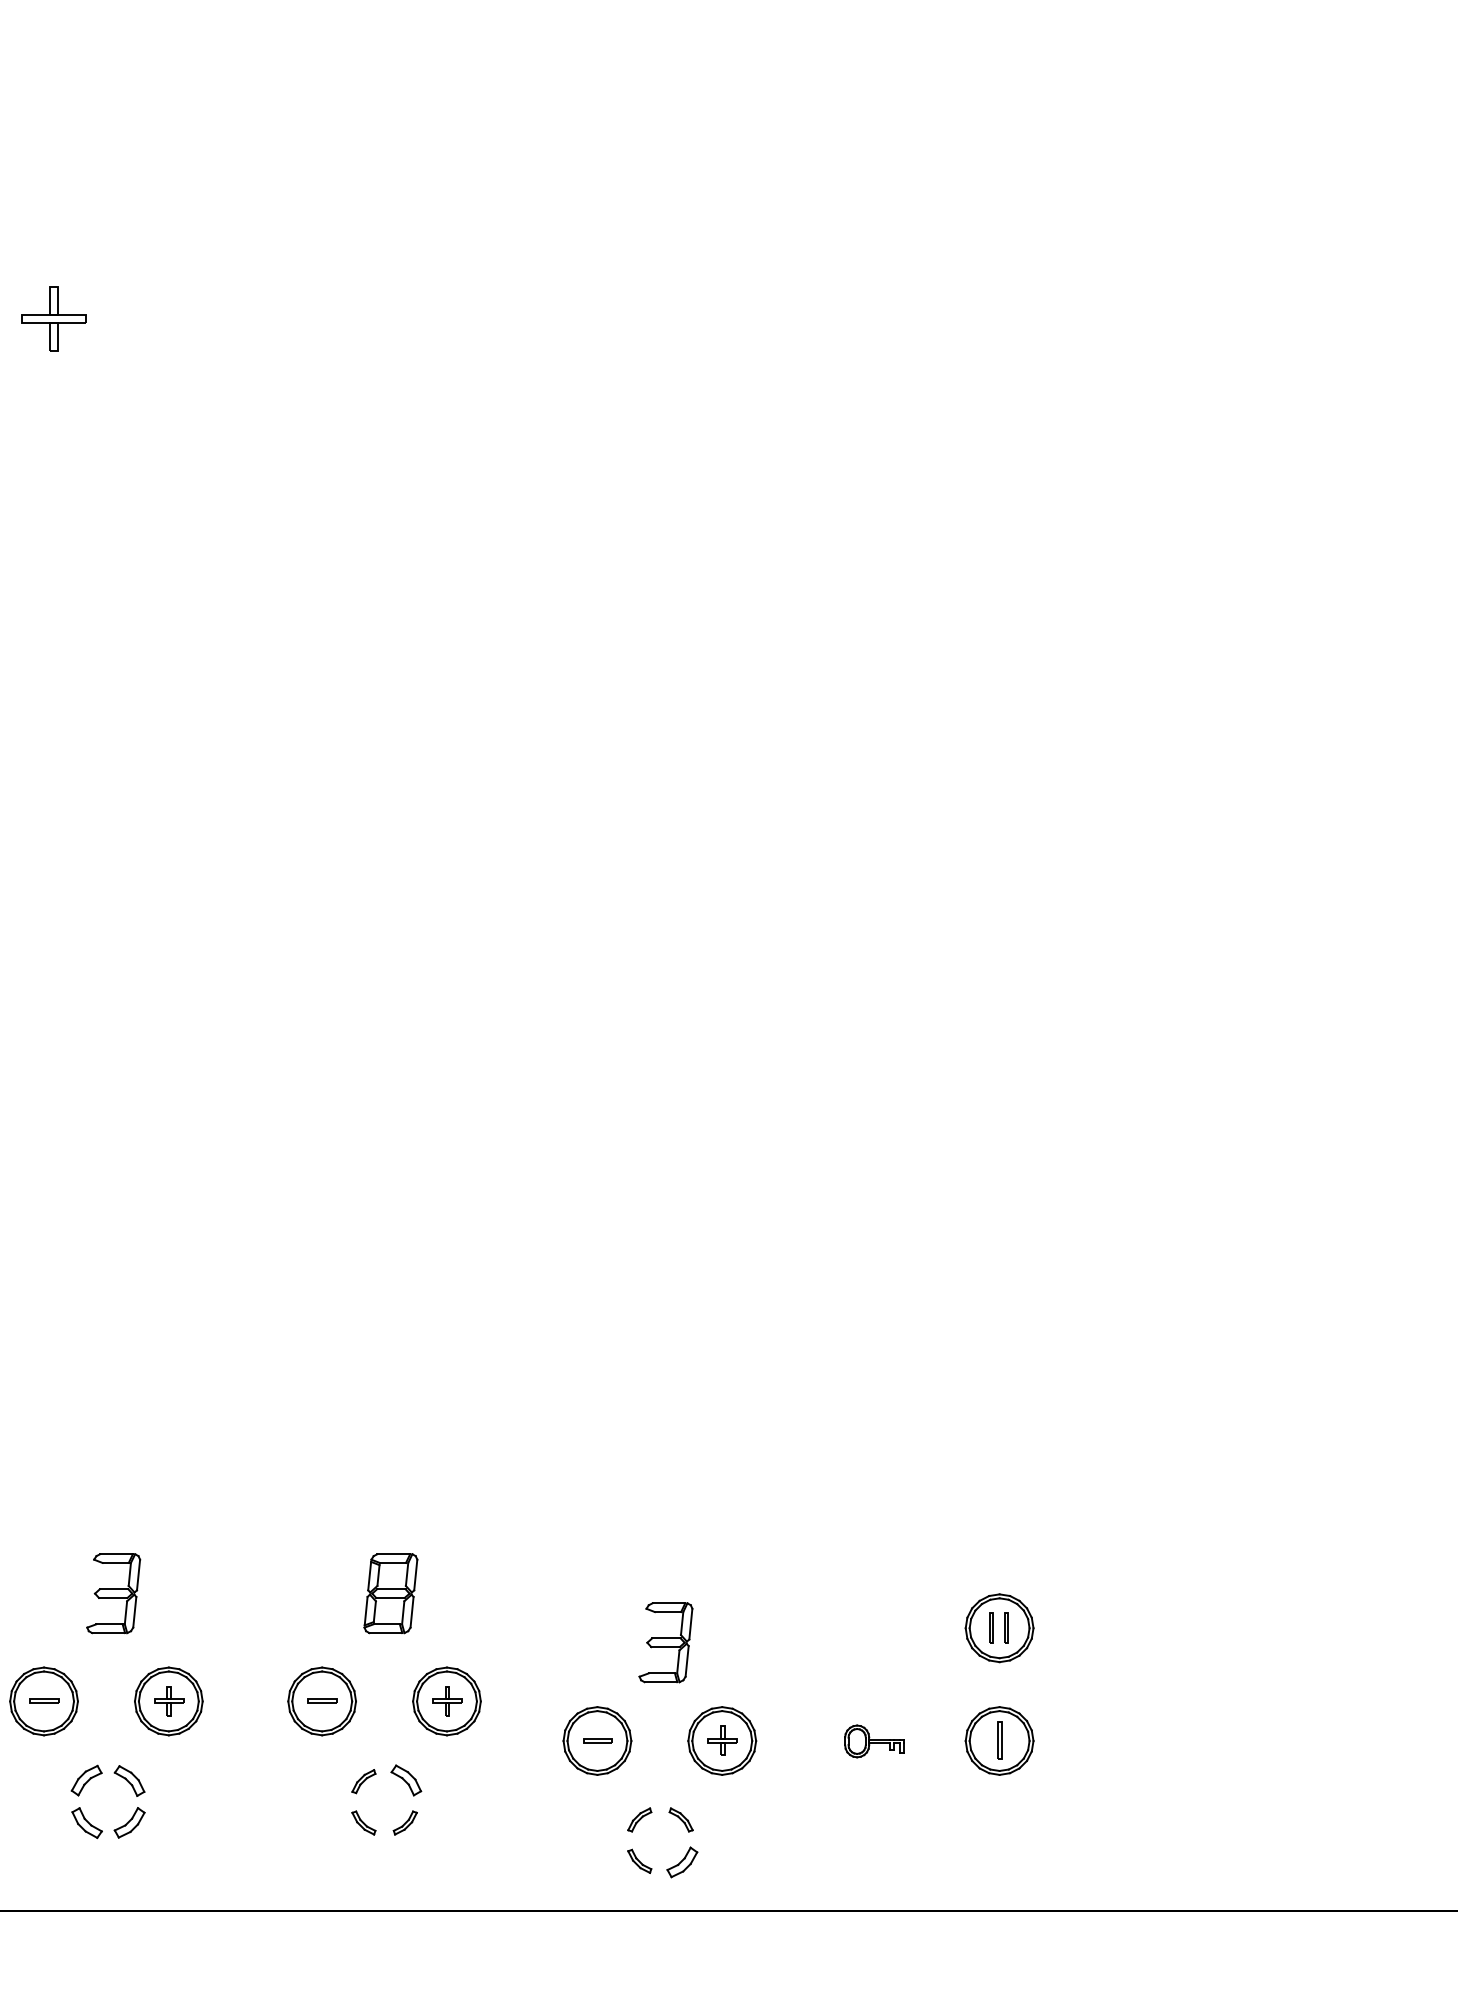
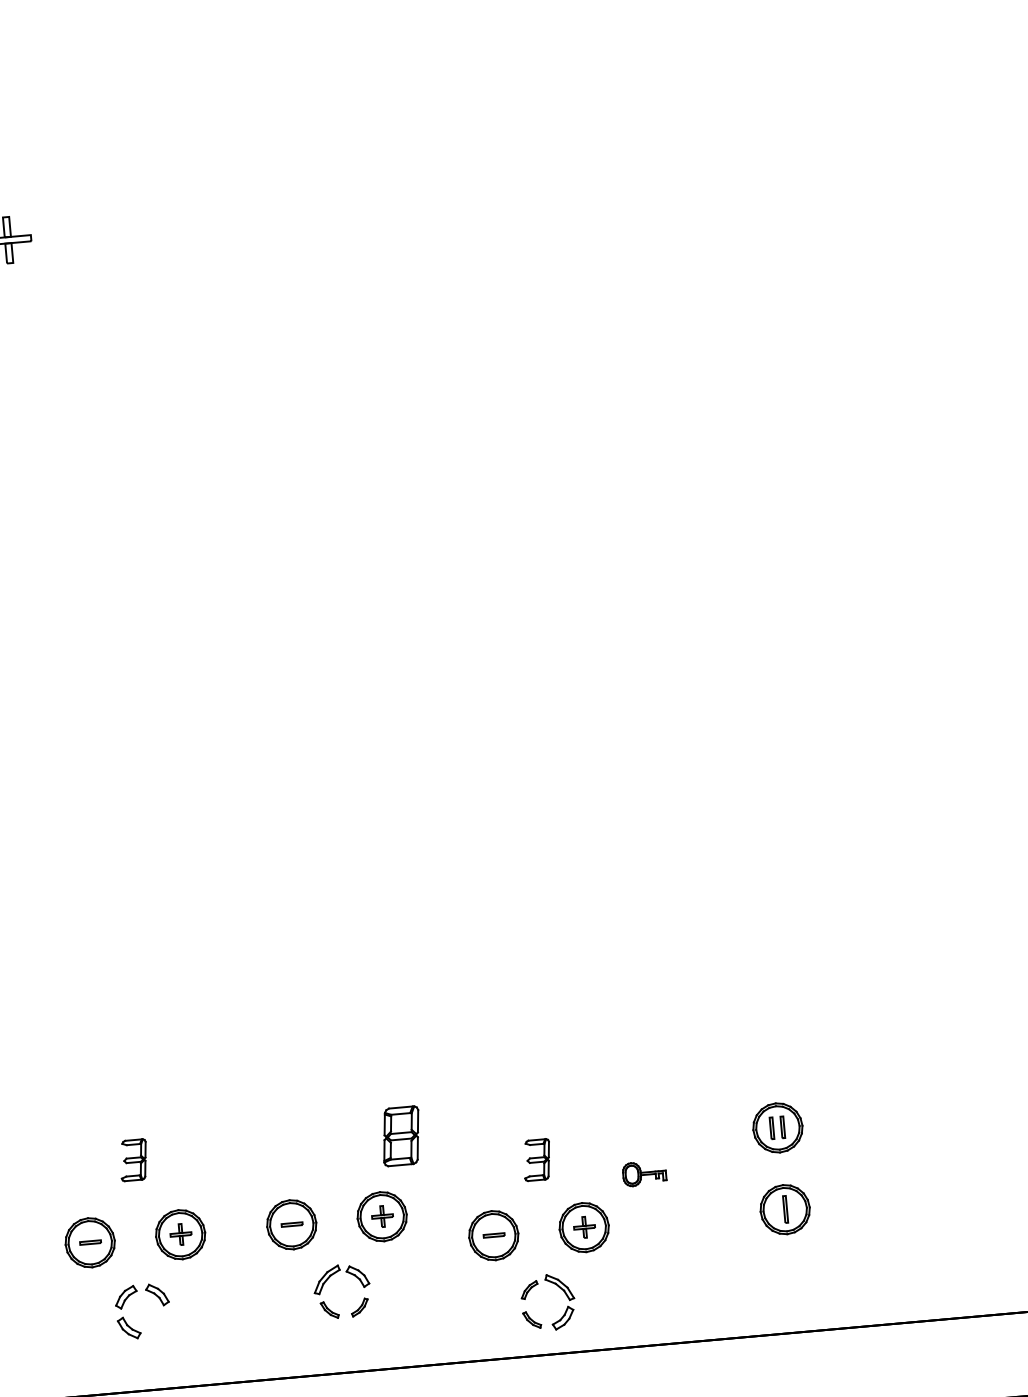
part: (113, 1593) -> (133, 1160), size x0.7
part: (390, 1593) -> (400, 1136), moved
part: (665, 1642) -> (536, 1159), size x0.7
part: (874, 1741) -> (644, 1173), moved
part: (363, 1781) -> (326, 1280), size x1.6
part: (680, 1819) -> (559, 1287), size x1.6
part: (129, 1822) -> (159, 1324), removed

